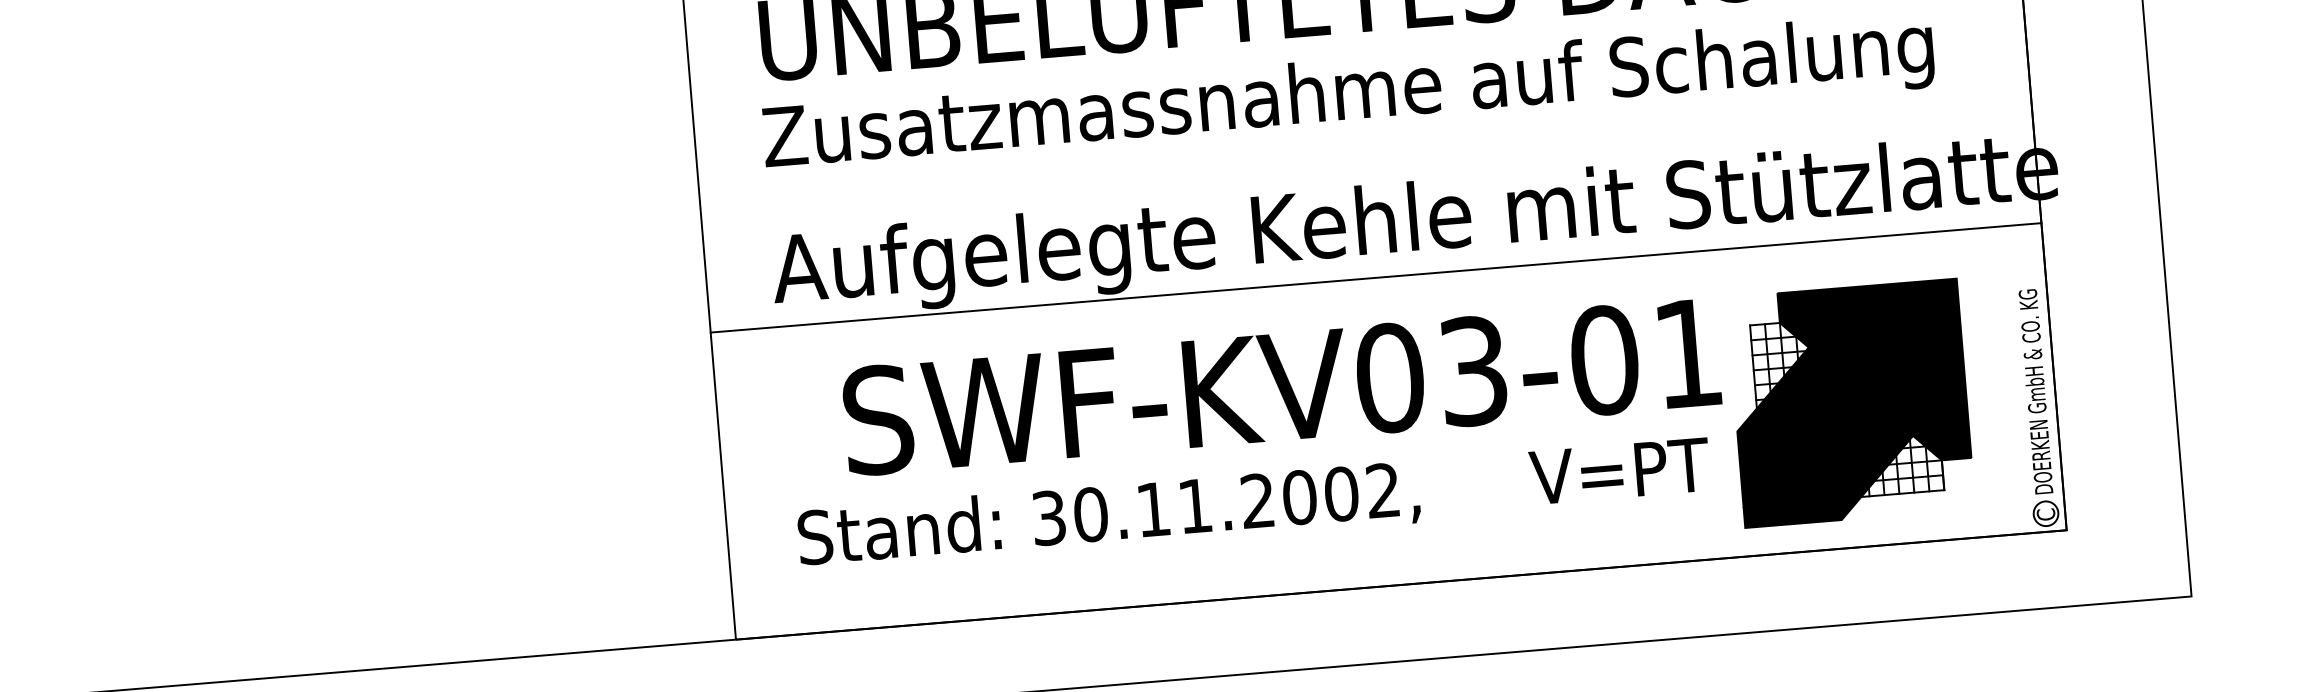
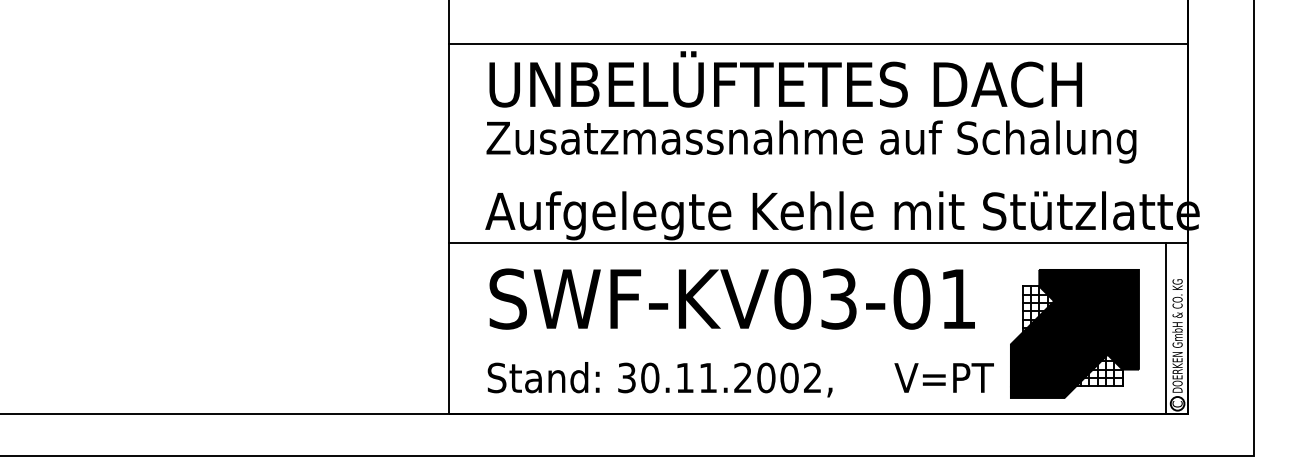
line: (2013, 380) -> (1165, 328), added
text: (1280, 386) -> (731, 298), moved
text: (1253, 504) -> (740, 379), moved

